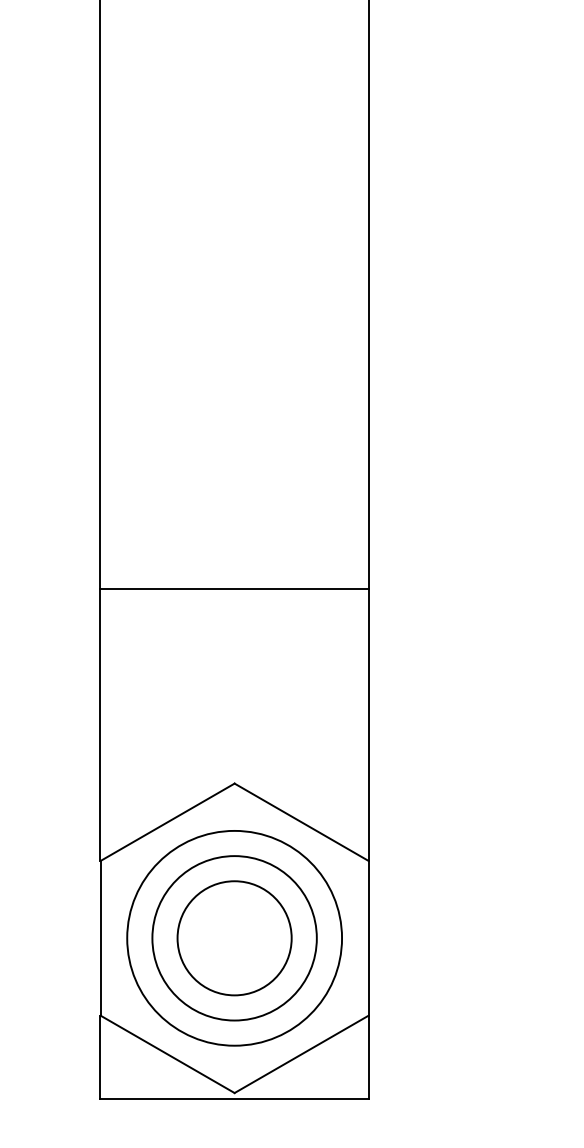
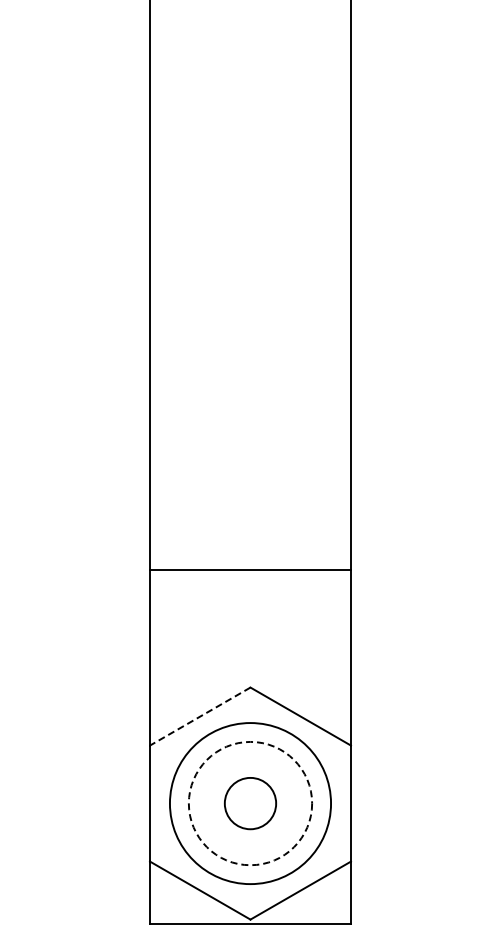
line: (234, 588) -> (250, 569), moved
line: (166, 822) -> (199, 716), solid -> dashed
circle: (234, 938) -> (250, 803), size x0.6
circle: (234, 938) -> (250, 803), solid -> dashed

